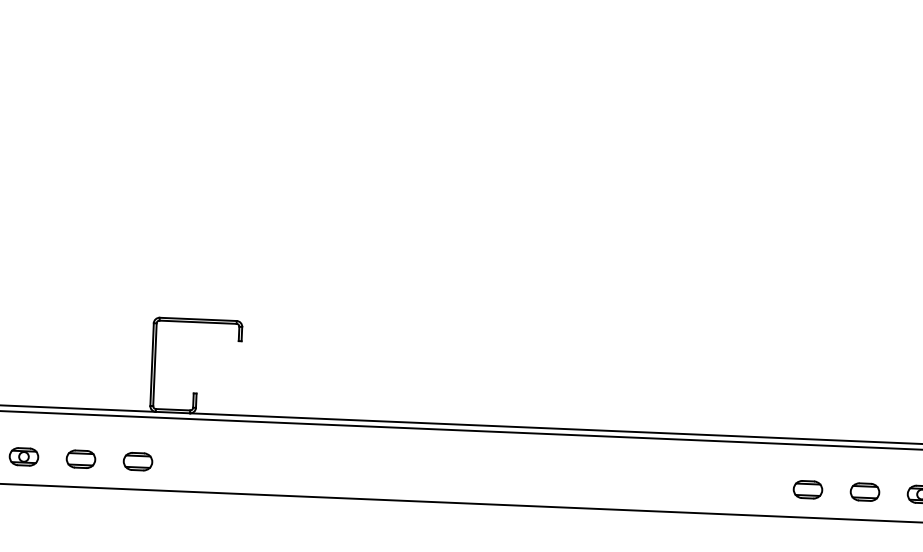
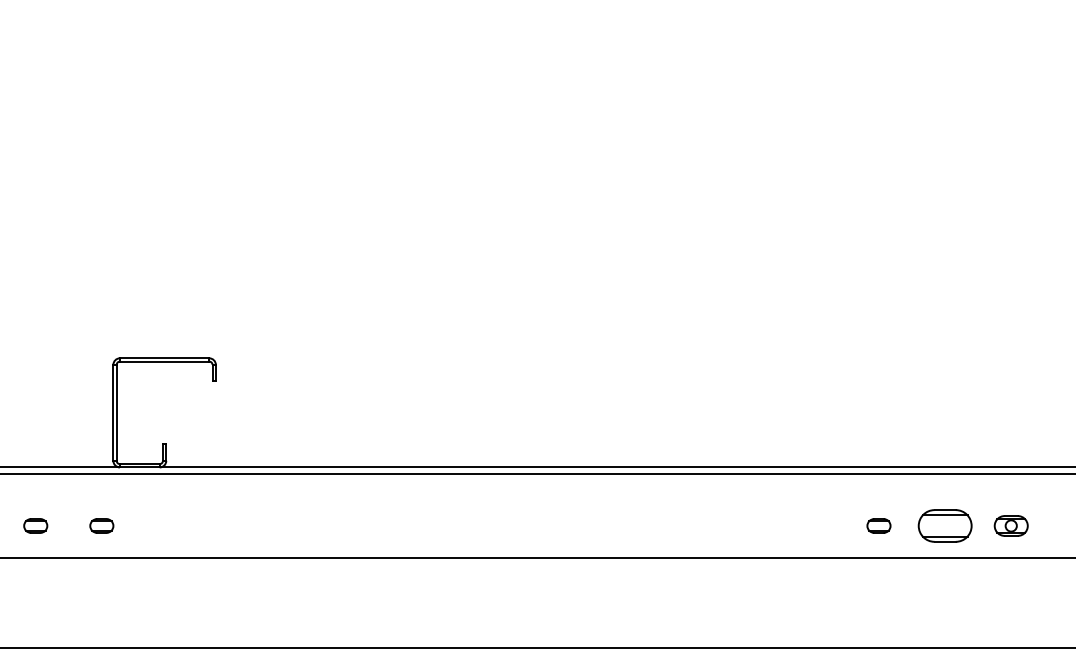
part: (80, 458) -> (35, 525), size x0.7
part: (137, 461) -> (101, 525), size x0.7
part: (807, 489) -> (878, 525), size x0.7
part: (864, 491) -> (944, 525), size x1.6

